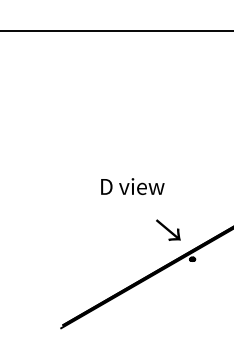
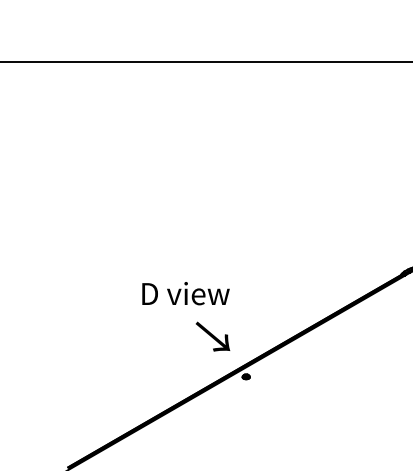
text: (132, 186) -> (185, 293), moved

